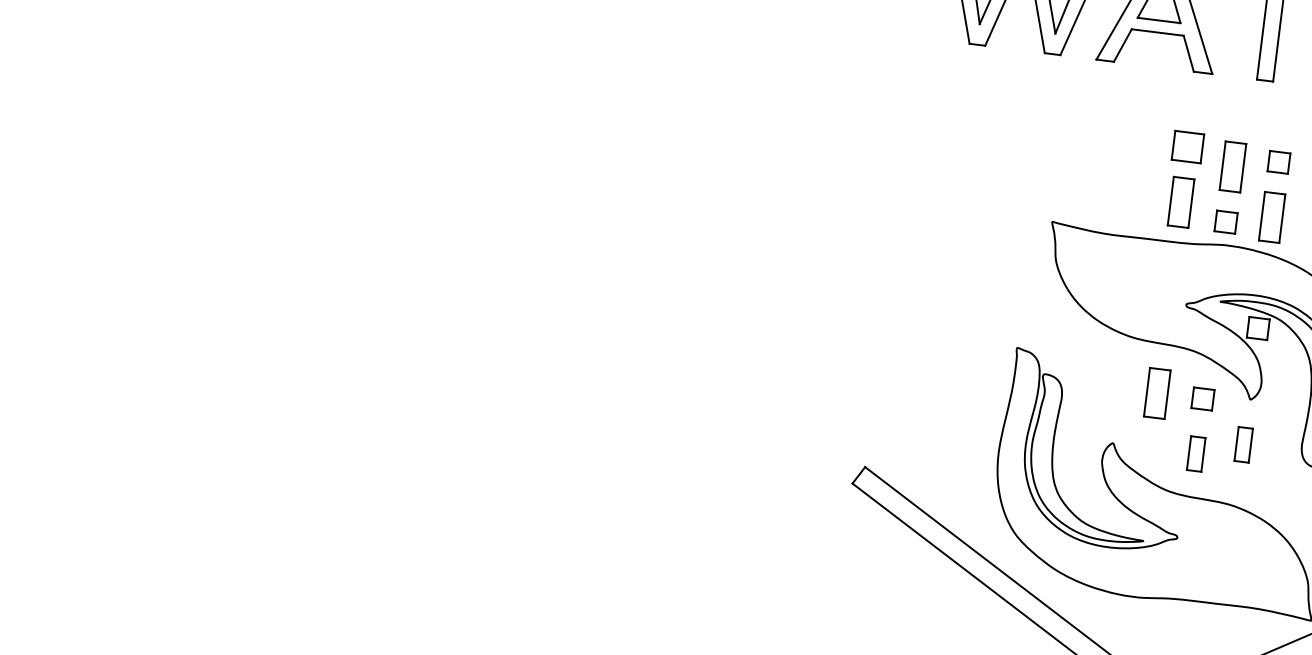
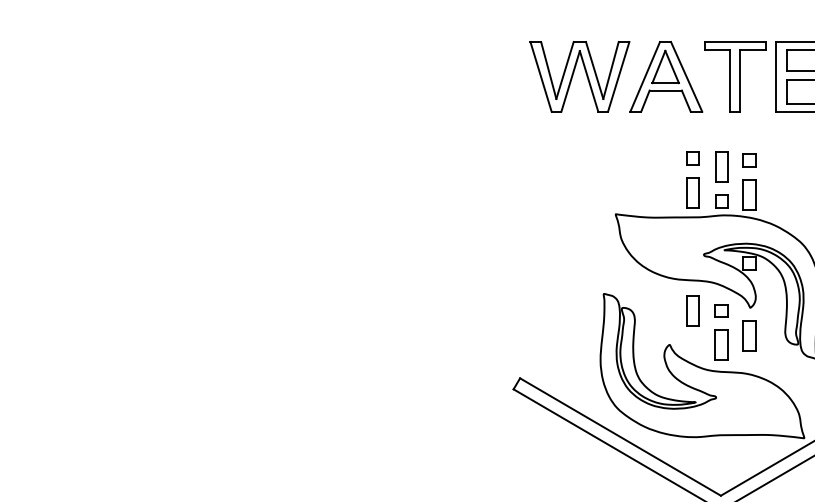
part: (1187, 147) -> (692, 158), size x0.71
part: (1243, 444) -> (749, 335), size x1.43
part: (1196, 453) -> (721, 344), size x1.43

